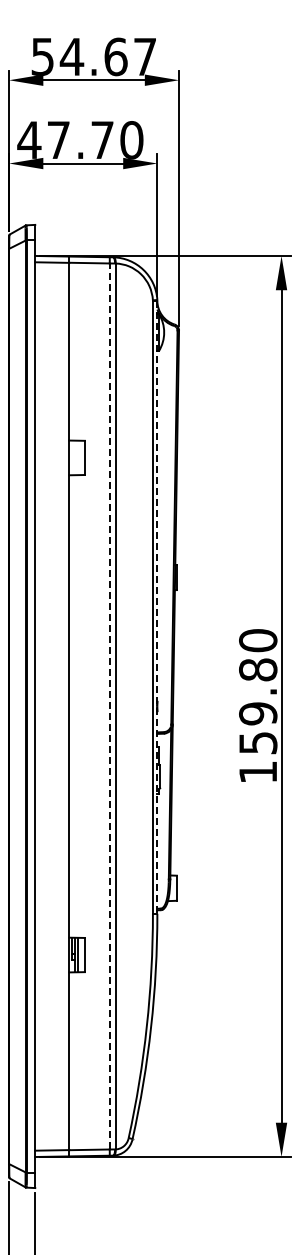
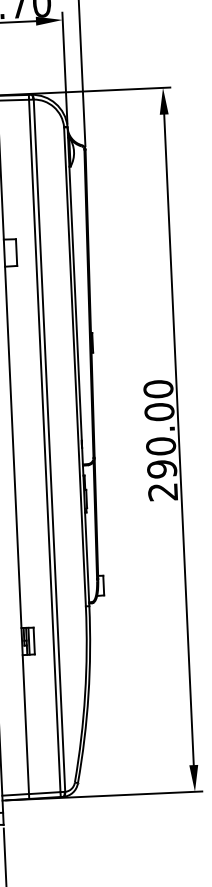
line: (157, 607) -> (78, 366), dashed -> solid
line: (109, 705) -> (44, 445), dashed -> solid
text: (258, 720) -> (161, 451), 159.80 -> 290.00

